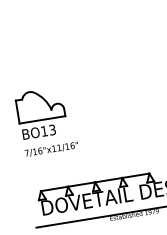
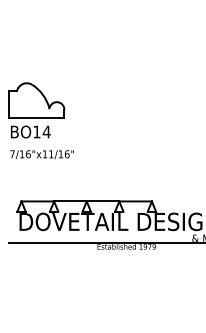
text: (52, 129) -> (46, 131), BO13 -> BO14

